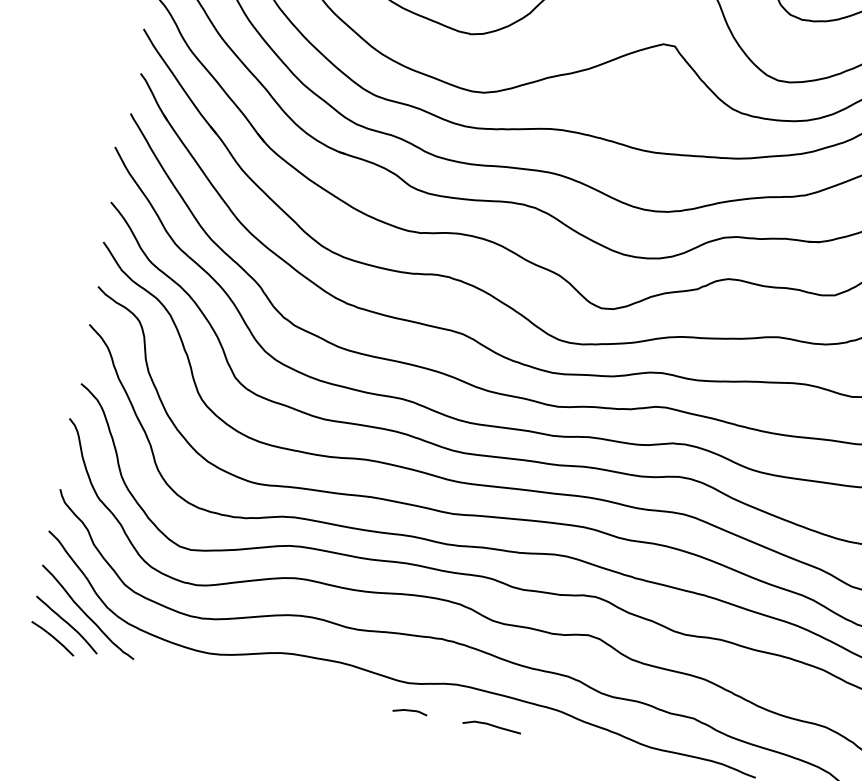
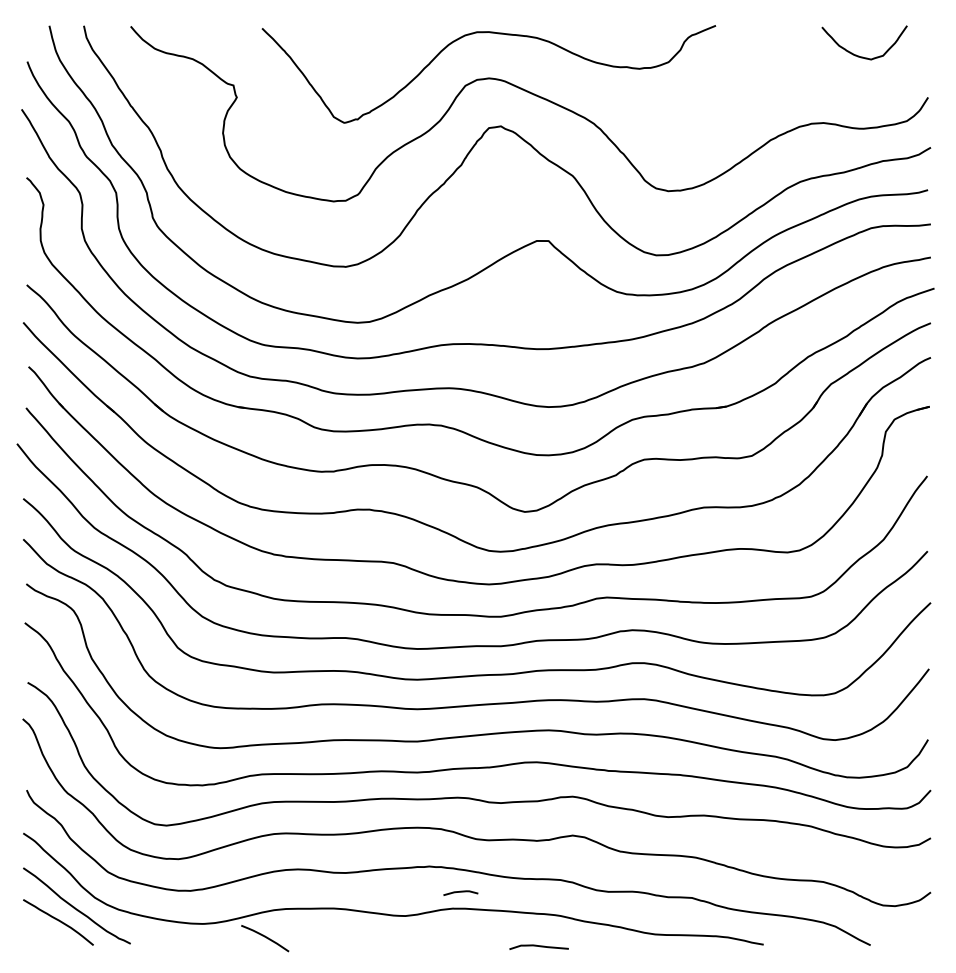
curve: (53, 637) -> (265, 937), moved
line: (409, 711) -> (460, 892), moved
curve: (491, 725) -> (538, 946), moved

